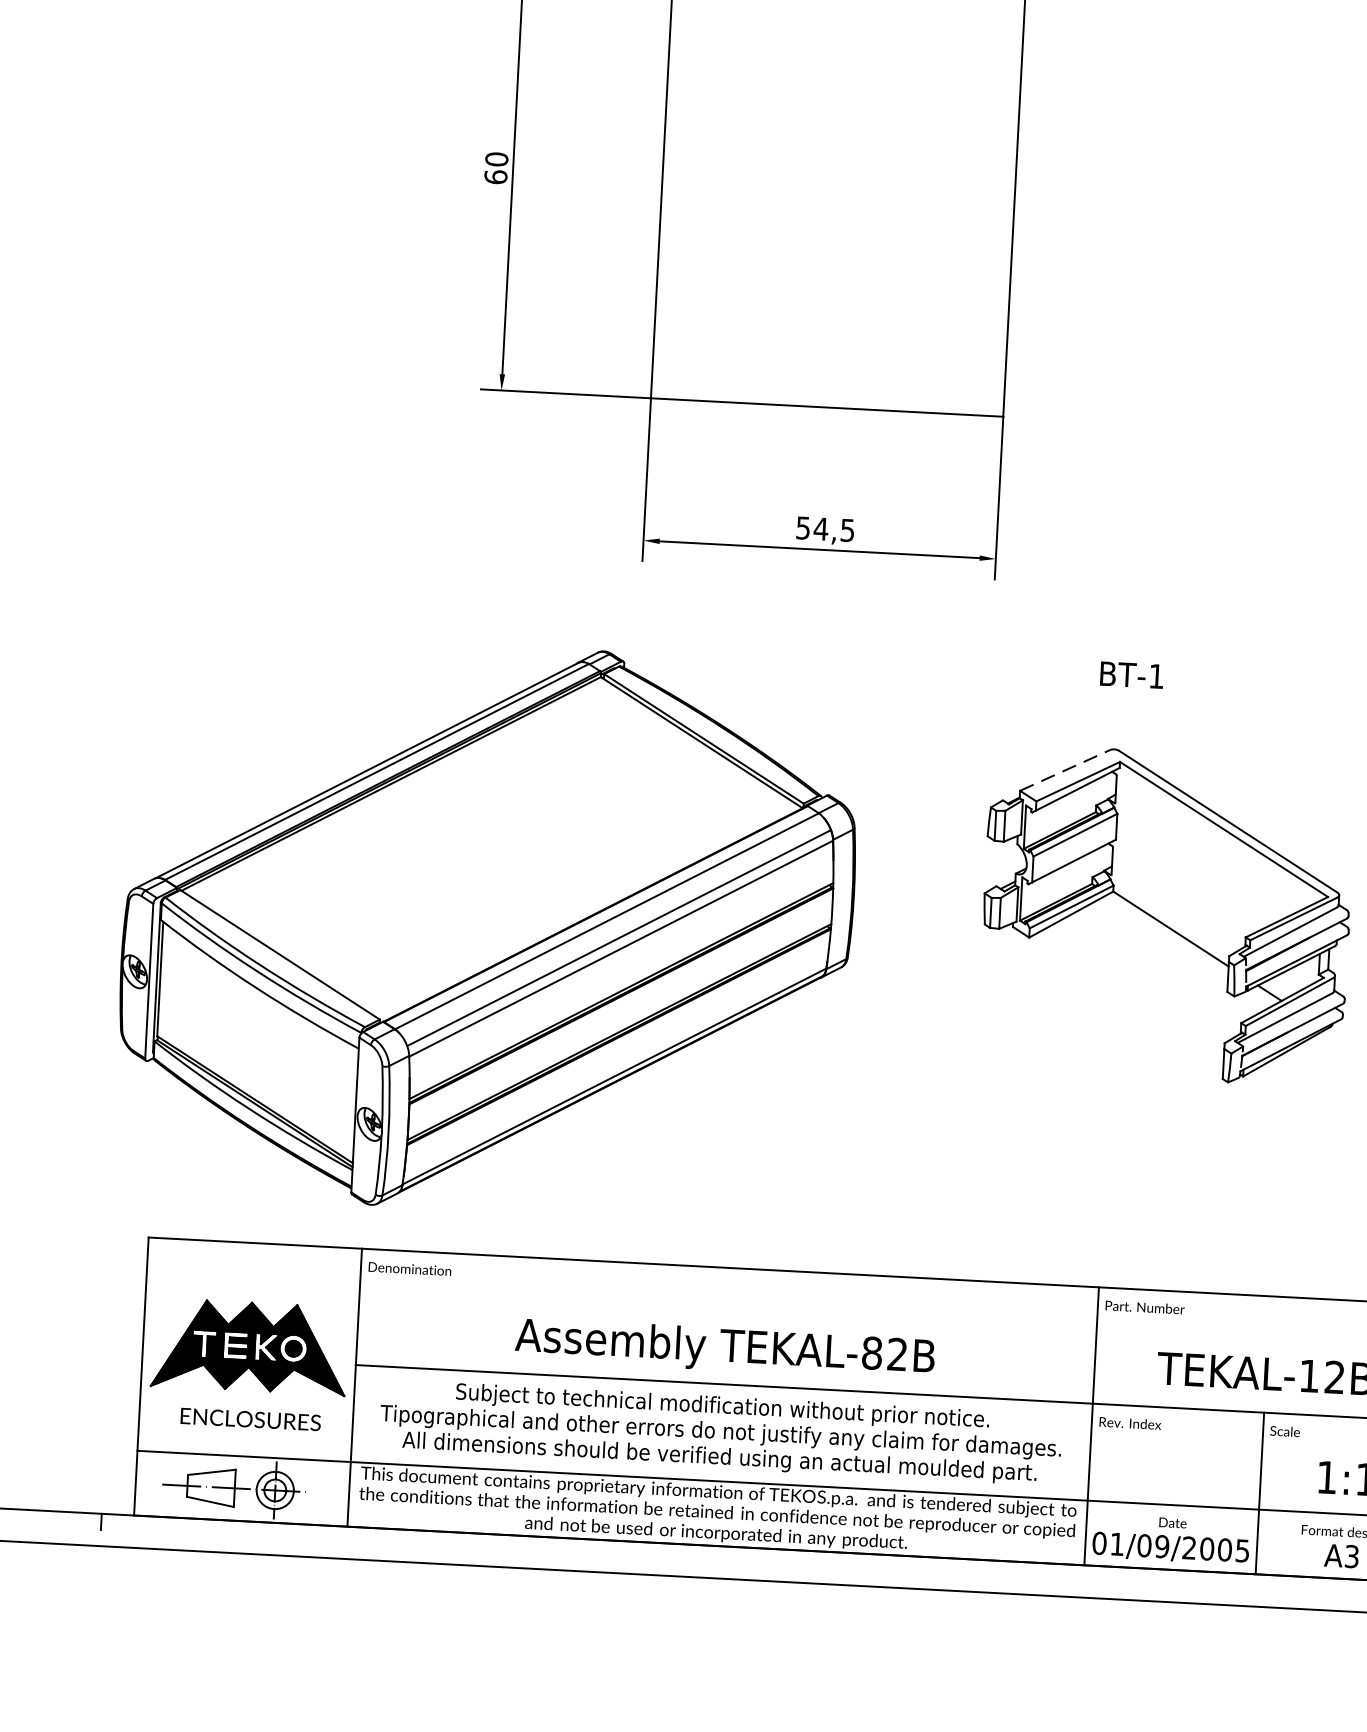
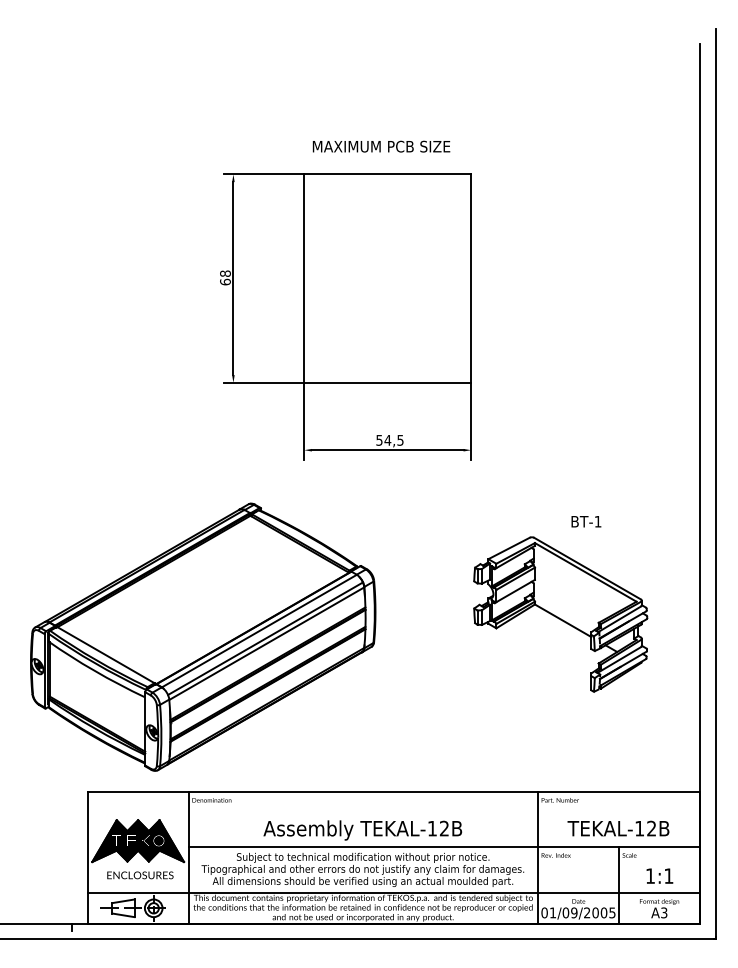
text: (496, 158) -> (225, 273), 60 -> 68
text: (1132, 674) -> (586, 521), moved
line: (1065, 770) -> (509, 548), dashed -> solid
part: (488, 926) -> (203, 636), moved
text: (872, 1352) -> (432, 828), TEKAL-82B -> TEKAL-12B

